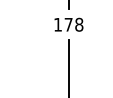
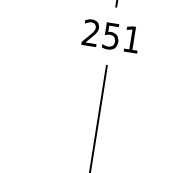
text: (68, 24) -> (111, 35), 178 -> 251

